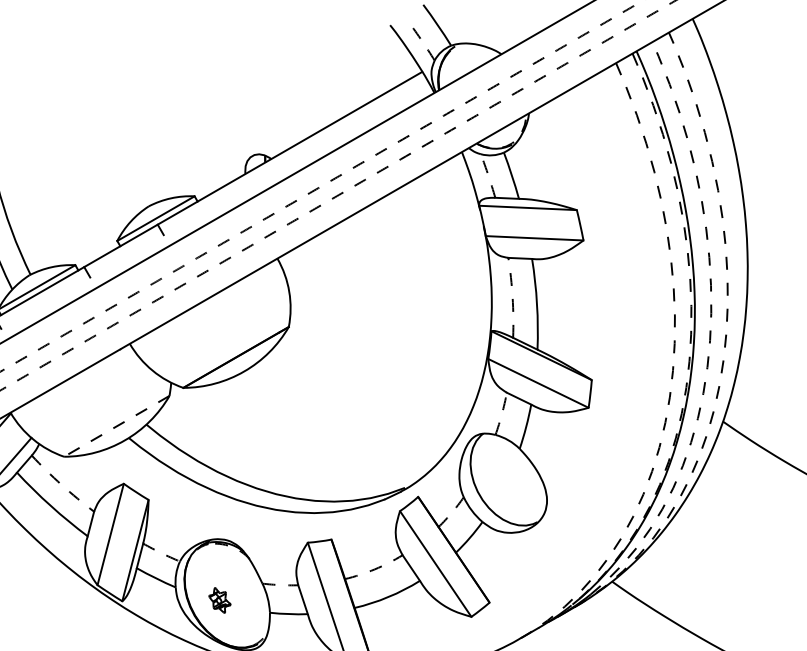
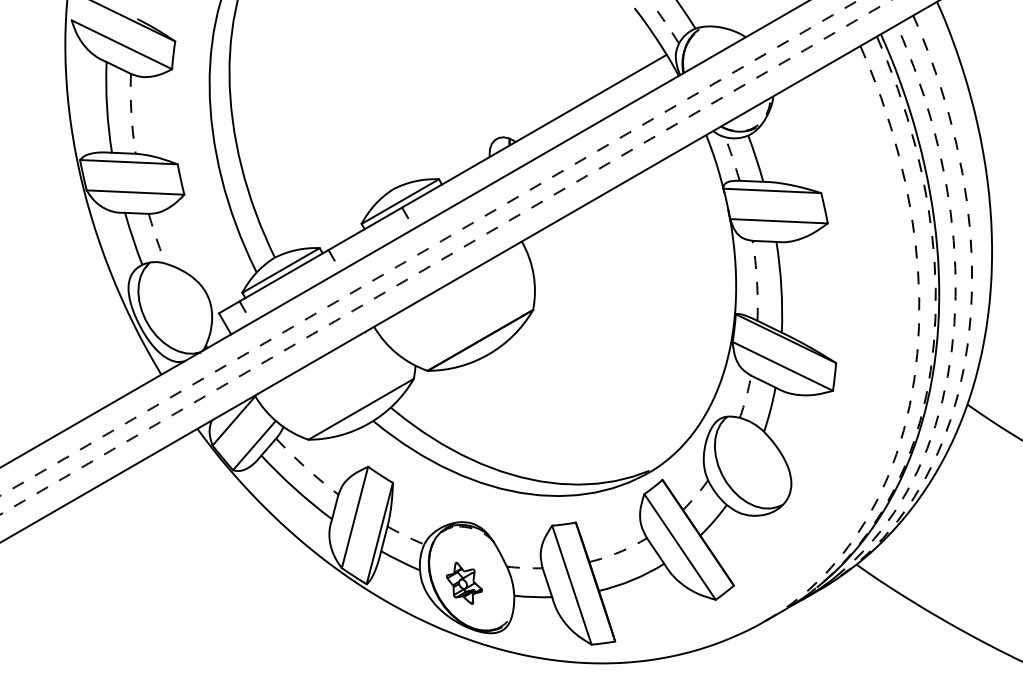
line: (117, 426) -> (361, 409), dashed -> solid
part: (219, 600) -> (463, 583), size x1.67

